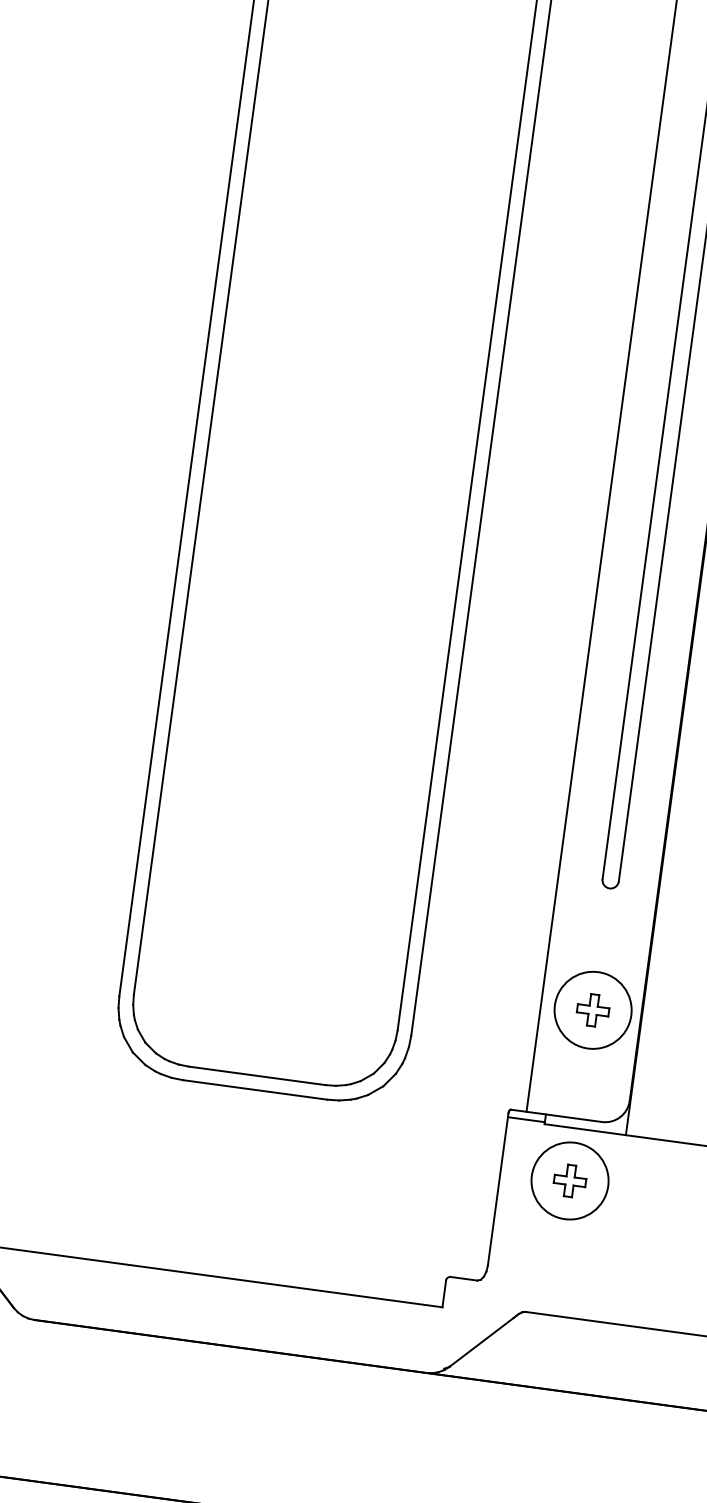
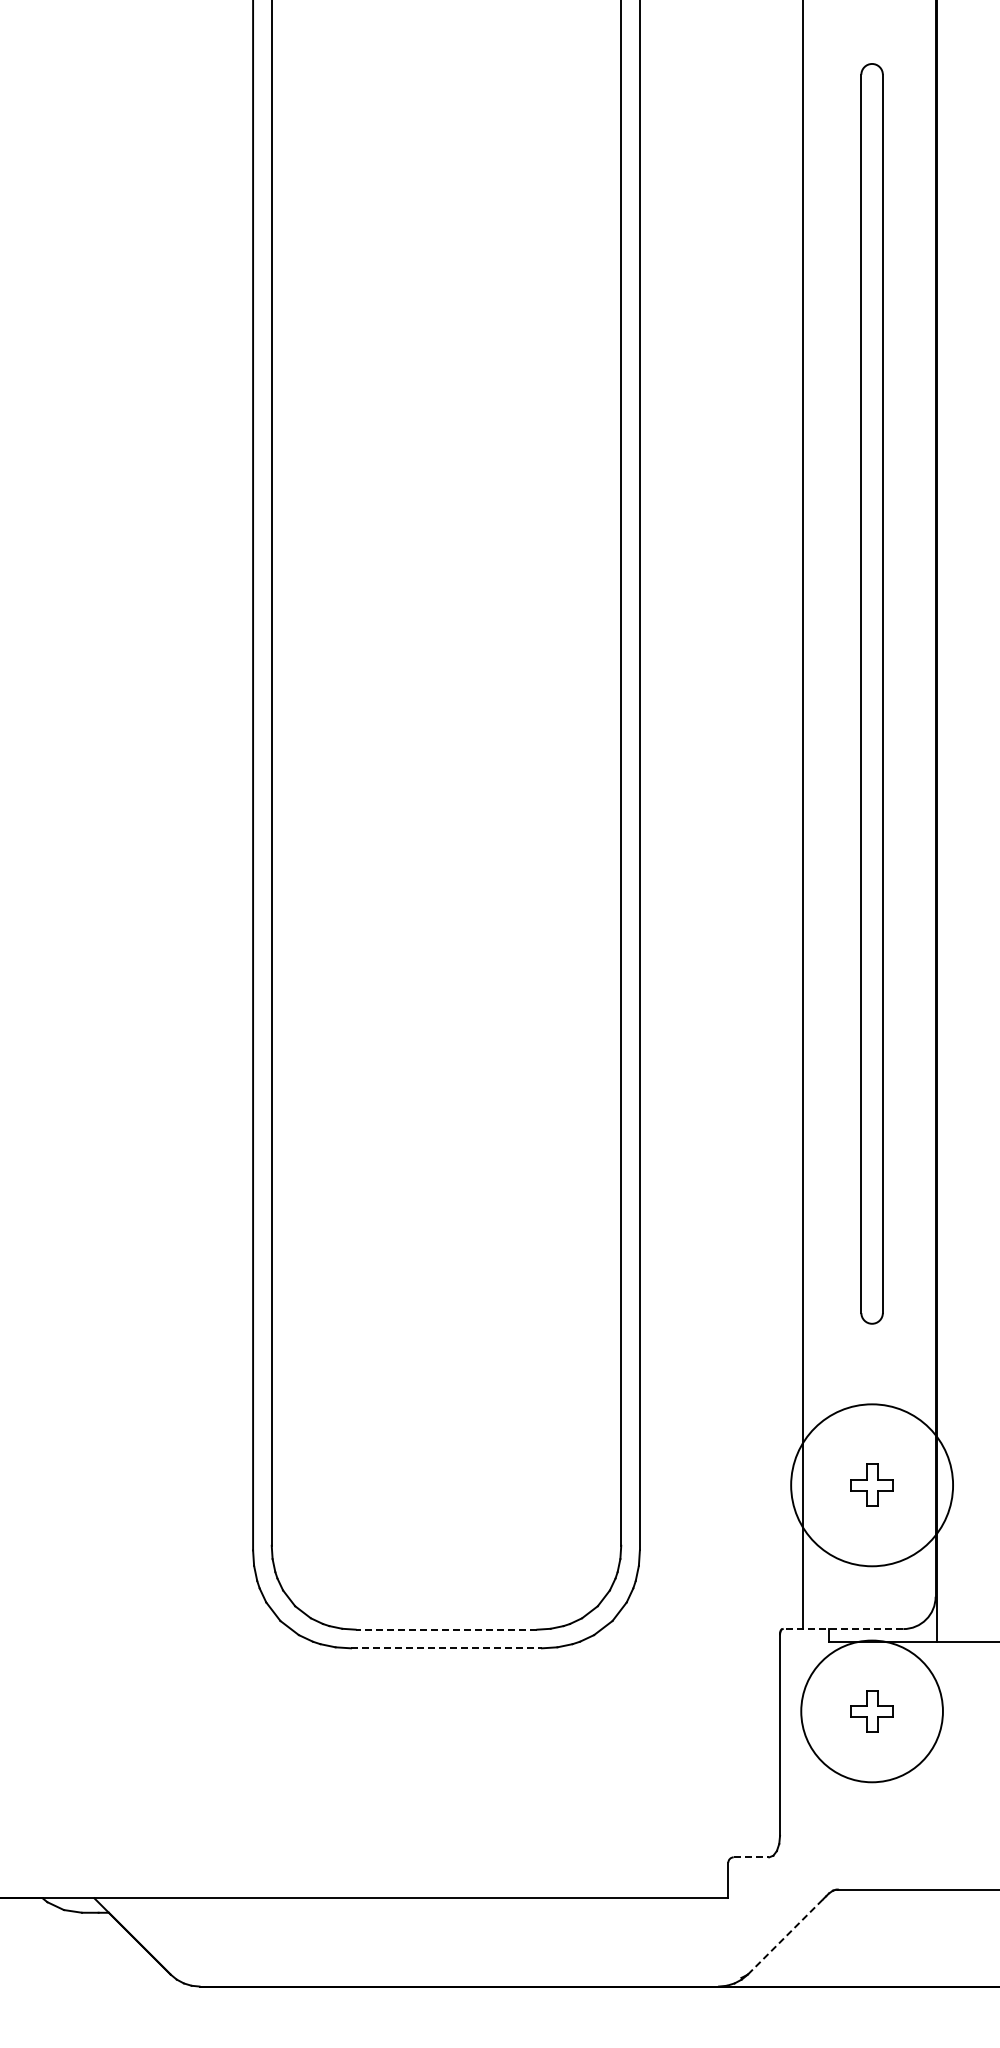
circle: (592, 1009) -> (871, 1484), size x1.6
line: (257, 1075) -> (446, 1629), solid -> dashed
line: (256, 1090) -> (447, 1648), solid -> dashed
line: (556, 1116) -> (842, 1629), solid -> dashed
line: (526, 1119) -> (804, 1639), removed
circle: (569, 1180) -> (871, 1711), size x1.4
line: (464, 1278) -> (751, 1857), solid -> dashed
line: (481, 1341) -> (785, 1936), solid -> dashed

